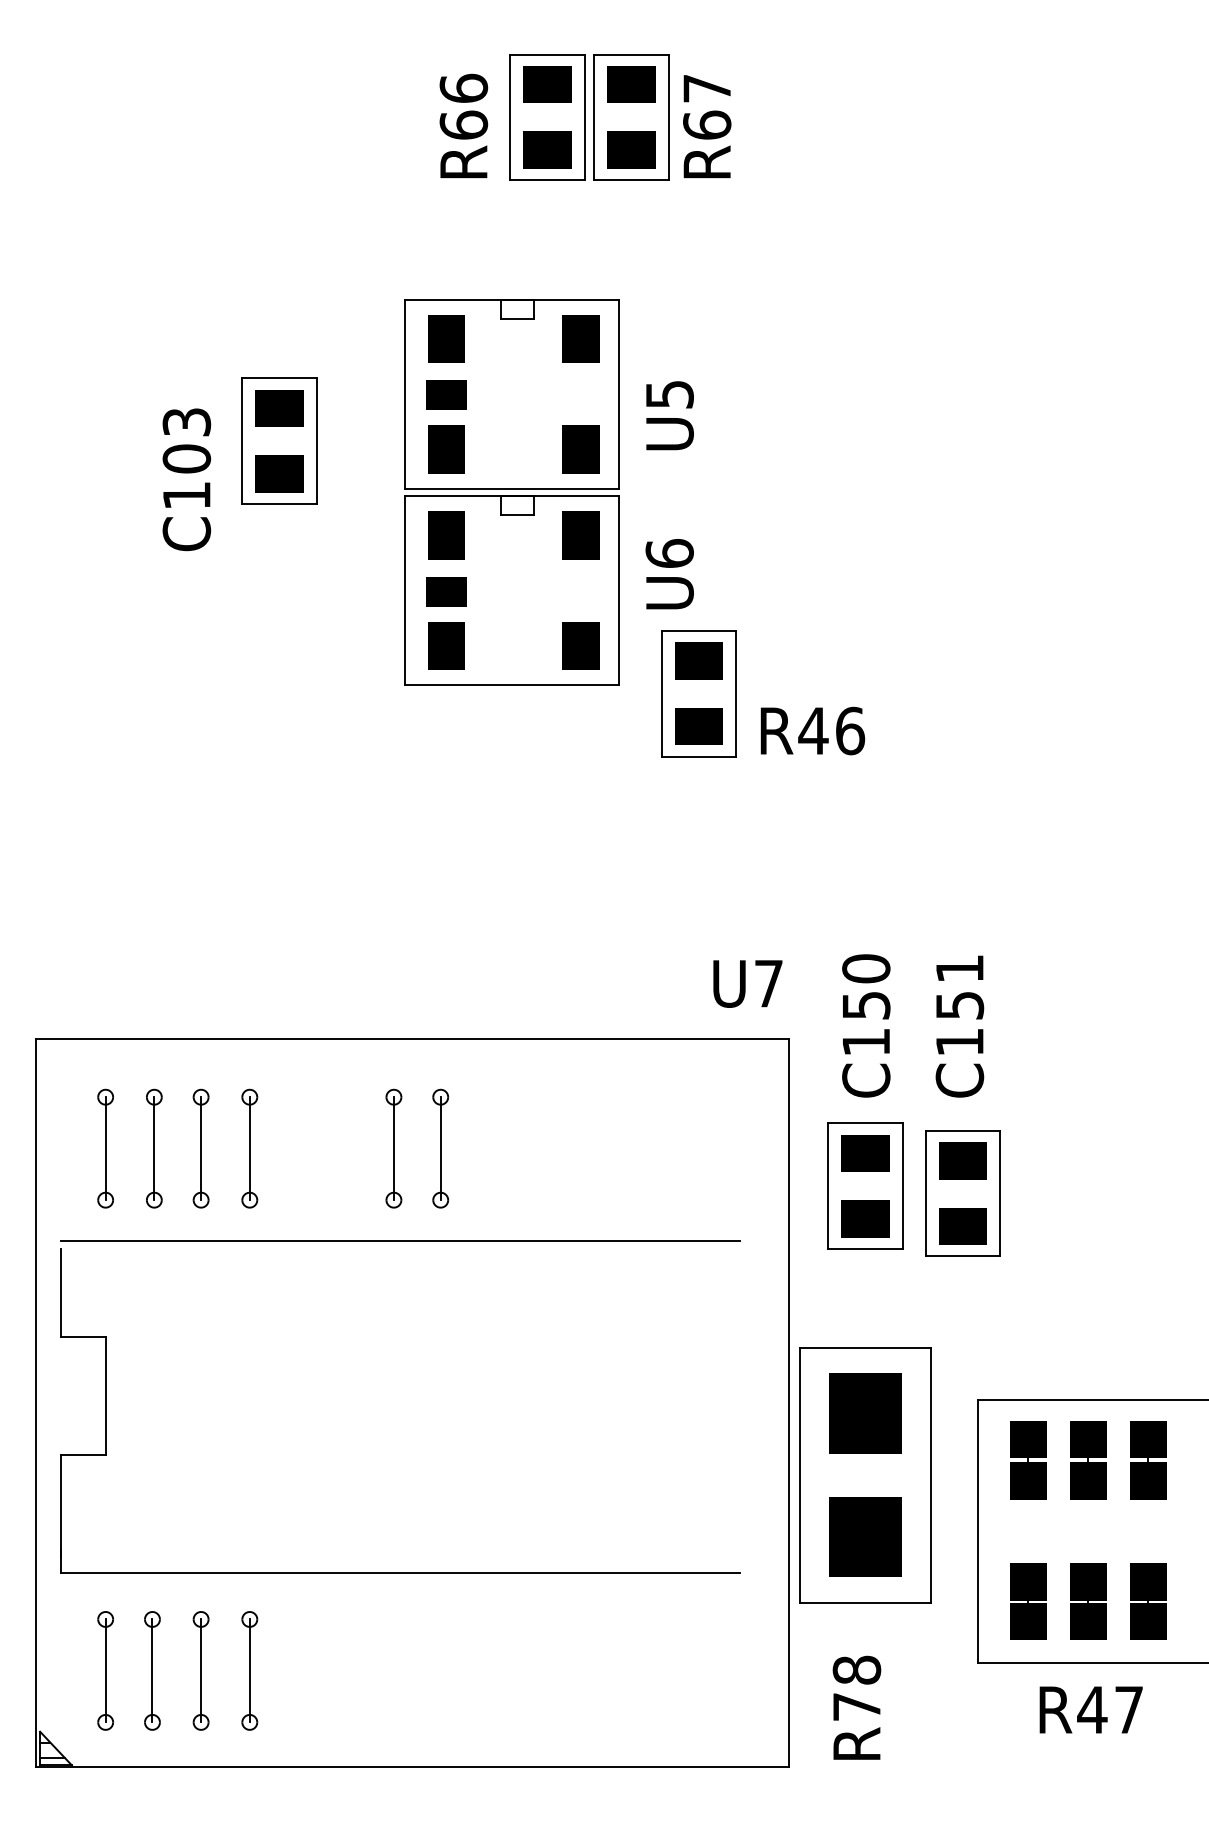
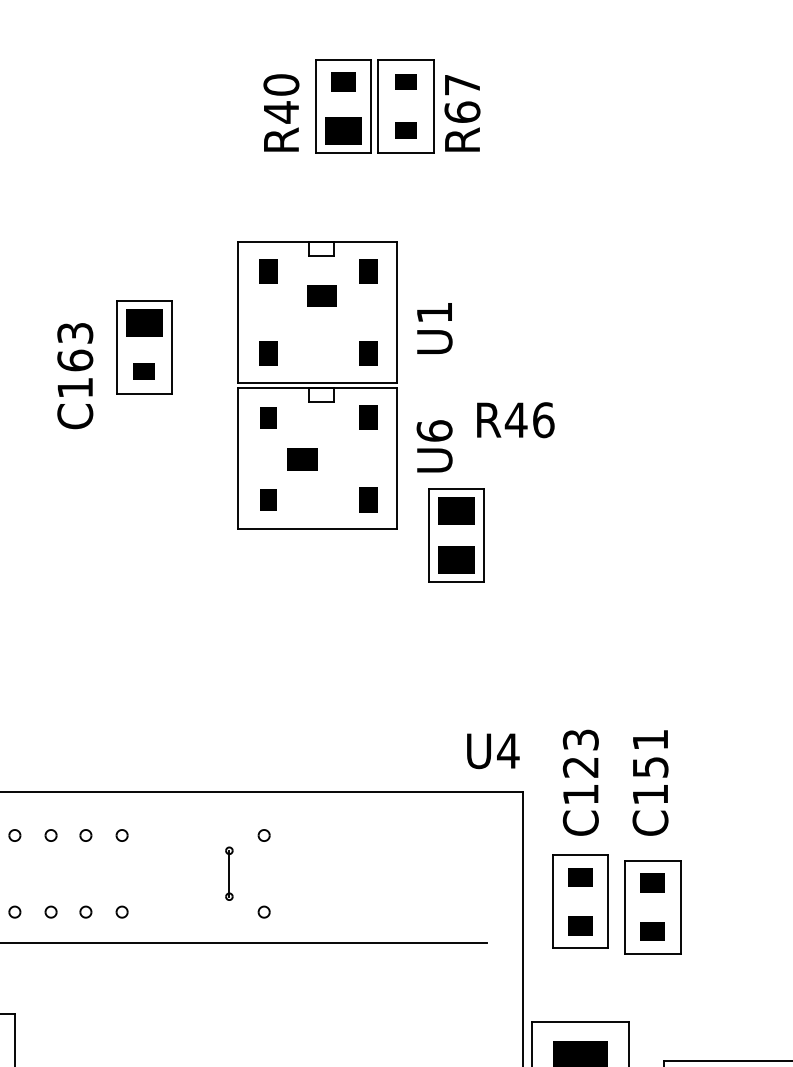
part: (547, 84) -> (343, 81), size x0.7
part: (631, 84) -> (406, 81), size x0.6
text: (463, 106) -> (281, 98), R66 -> R40
part: (631, 149) -> (406, 130), size x0.6
part: (446, 338) -> (268, 270), size x0.7
part: (580, 338) -> (368, 270), size x0.7
part: (446, 394) -> (322, 295), moved
text: (669, 394) -> (434, 312), U5 -> U1
part: (446, 449) -> (268, 353), size x0.7
part: (580, 449) -> (368, 353), size x0.7
text: (186, 458) -> (75, 360), C103 -> C163
part: (279, 473) -> (144, 371), size x0.6
part: (446, 535) -> (268, 417), size x0.6
part: (580, 535) -> (368, 417), size x0.7
part: (446, 591) -> (302, 459), moved
part: (446, 645) -> (268, 499), size x0.6
part: (580, 645) -> (368, 499), size x0.7
text: (812, 730) -> (515, 419), moved
text: (768, 983) -> (508, 750), U7 -> U4
text: (866, 986) -> (581, 753), C150 -> C123
line: (105, 1148) -> (14, 873), removed
line: (154, 1148) -> (51, 873), removed
line: (201, 1148) -> (86, 873), removed
line: (249, 1148) -> (121, 873), removed
part: (393, 1148) -> (229, 873), size x0.6
line: (440, 1148) -> (264, 873), removed
part: (865, 1153) -> (580, 877), size x0.7
part: (962, 1160) -> (652, 882), size x0.7
part: (865, 1218) -> (580, 925), size x0.7
part: (962, 1226) -> (652, 931), size x0.7

